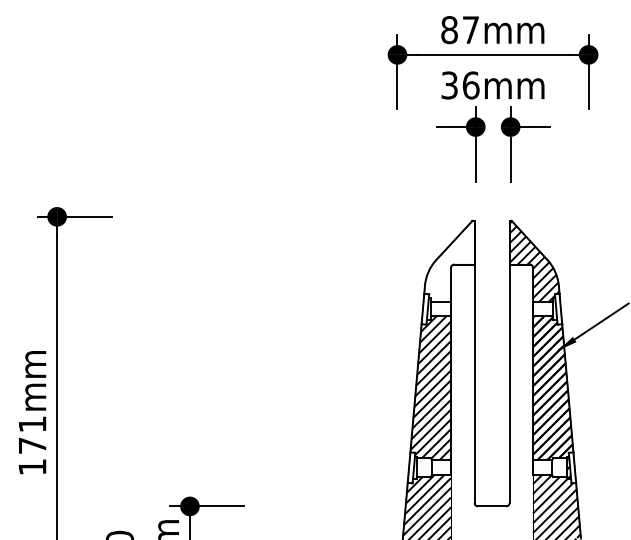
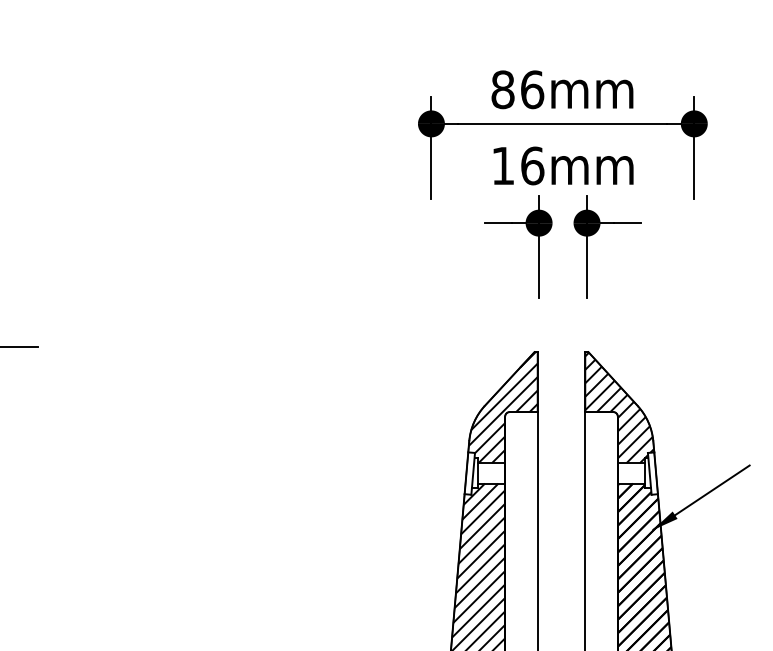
text: (470, 30) -> (531, 90), 87mm -> 86mm
text: (449, 85) -> (502, 165), 36mm -> 16mm
hatch: (449, 260) -> (502, 406), added

